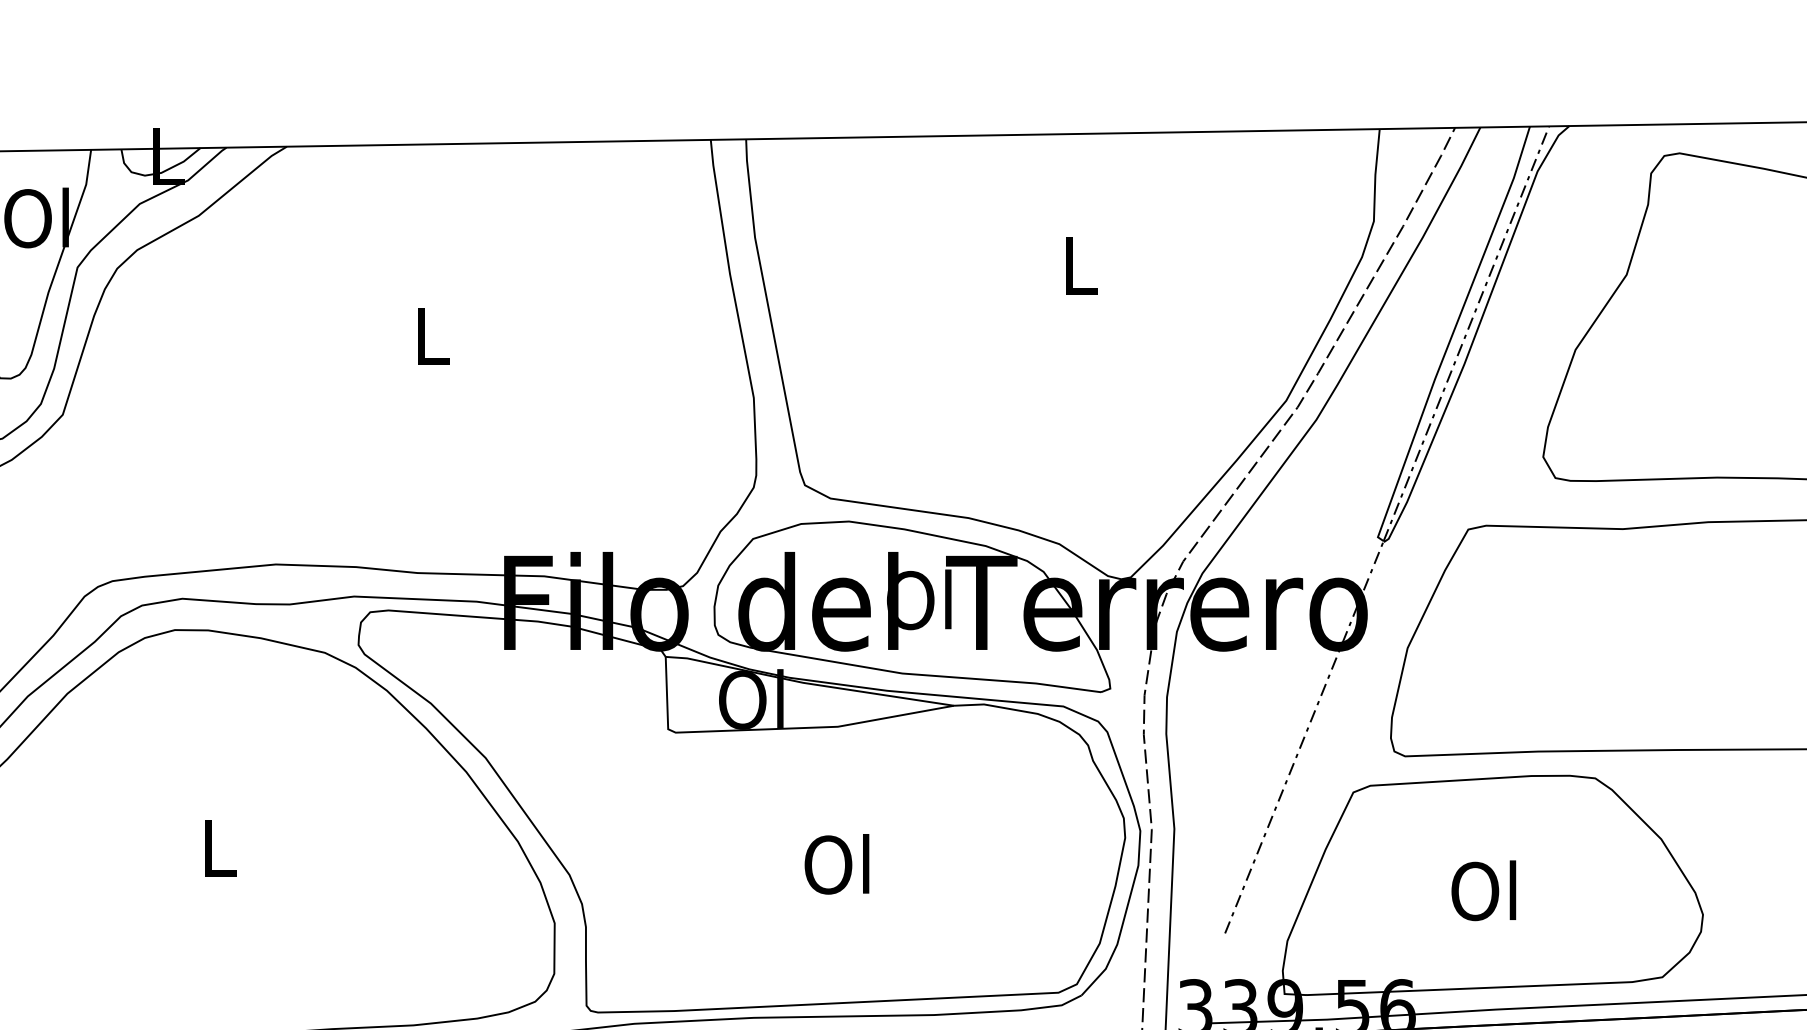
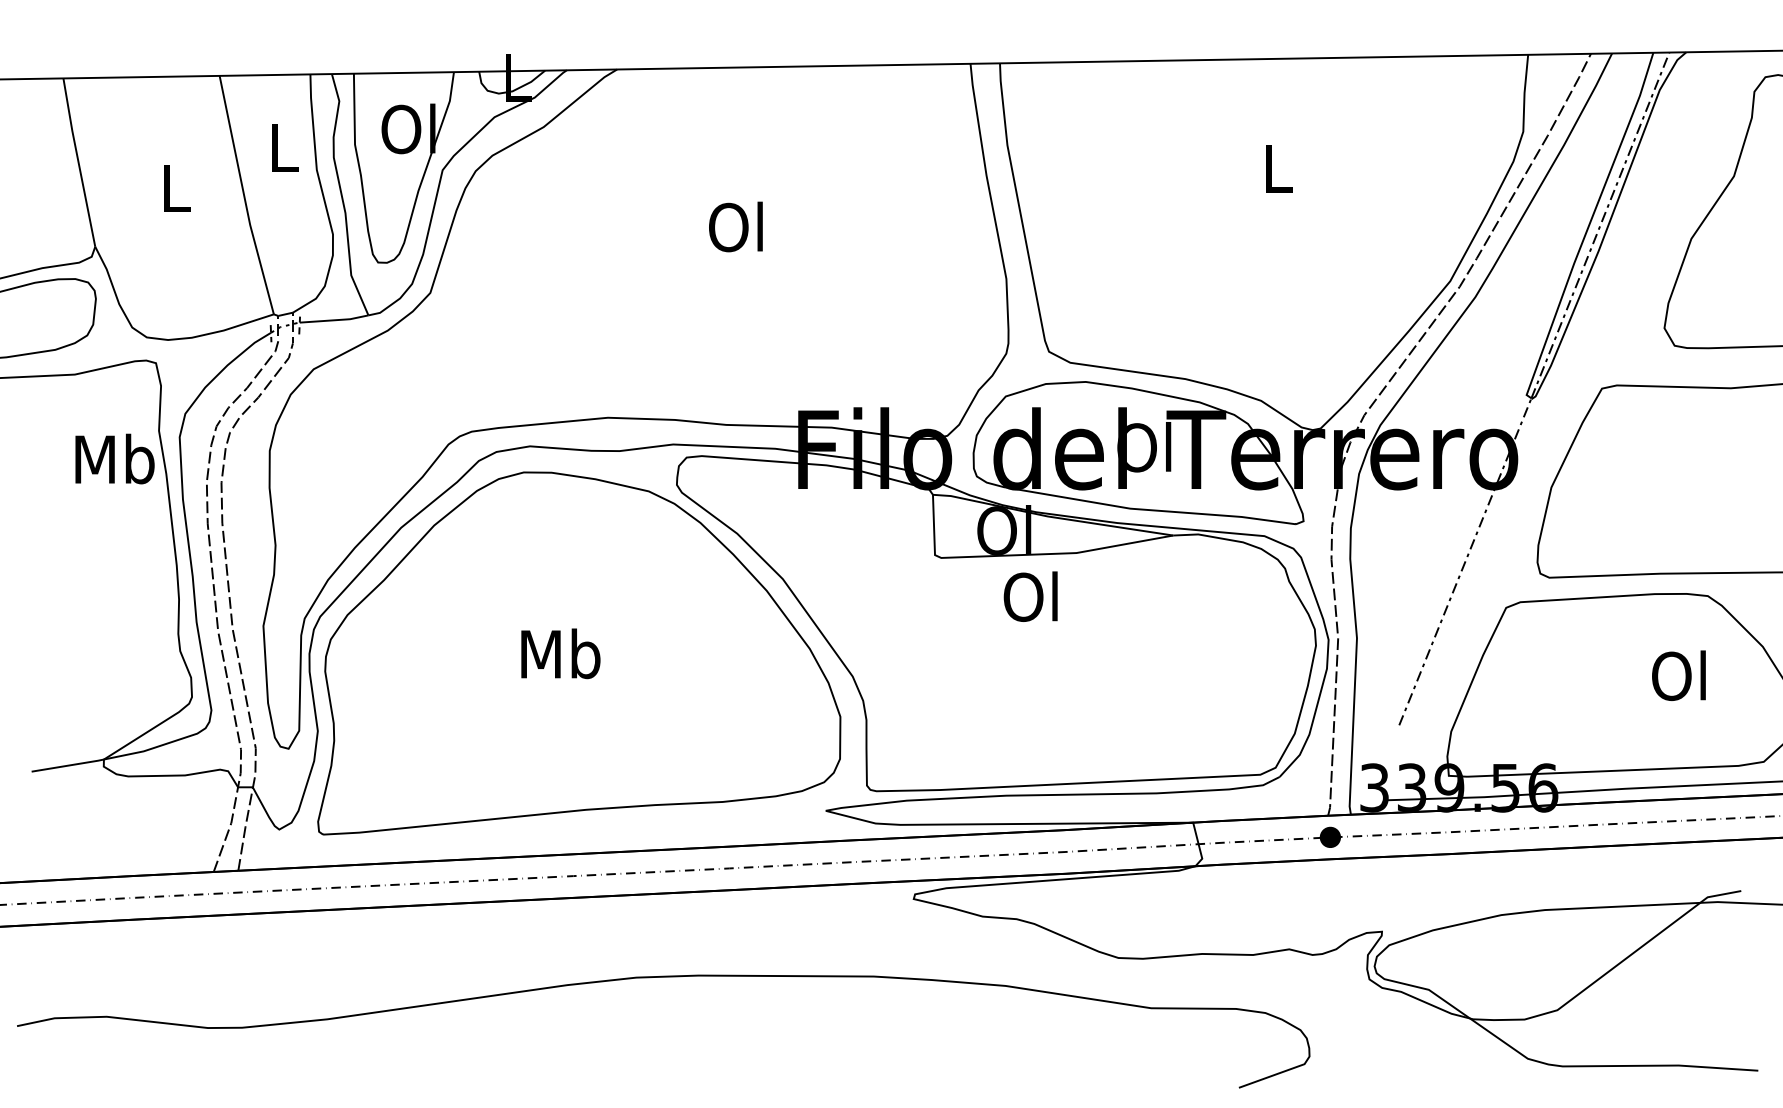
text: (428, 335) -> (735, 226), L -> Ol
text: (218, 847) -> (560, 653), L -> Mb
text: (836, 864) -> (1030, 596), moved
text: (1483, 890) -> (1678, 675), moved

